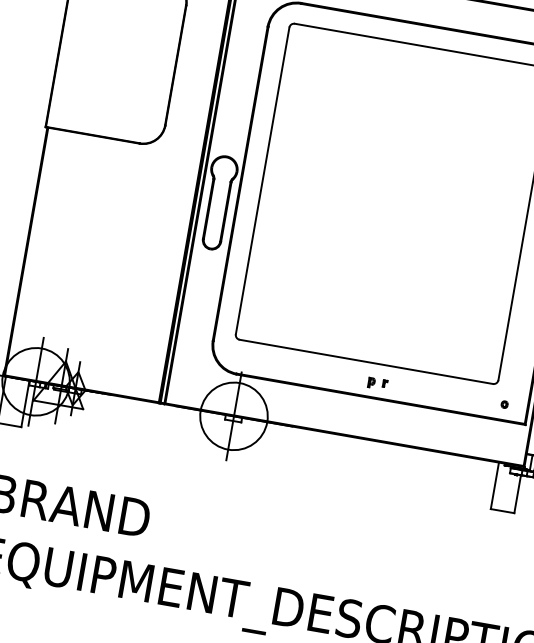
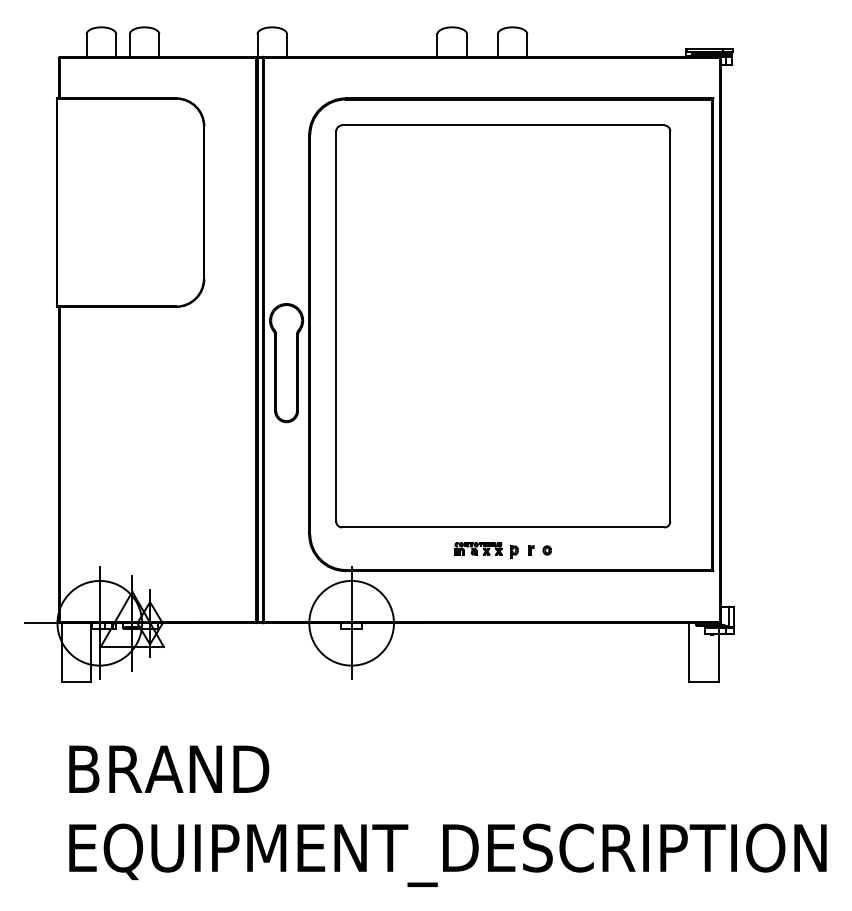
part: (343, 374) -> (478, 548), added
part: (504, 404) -> (546, 550), moved

